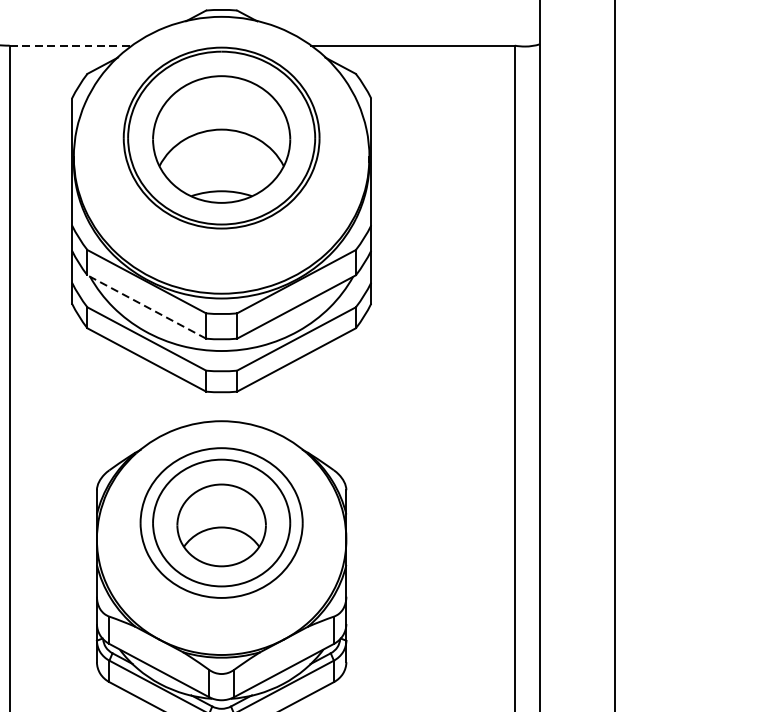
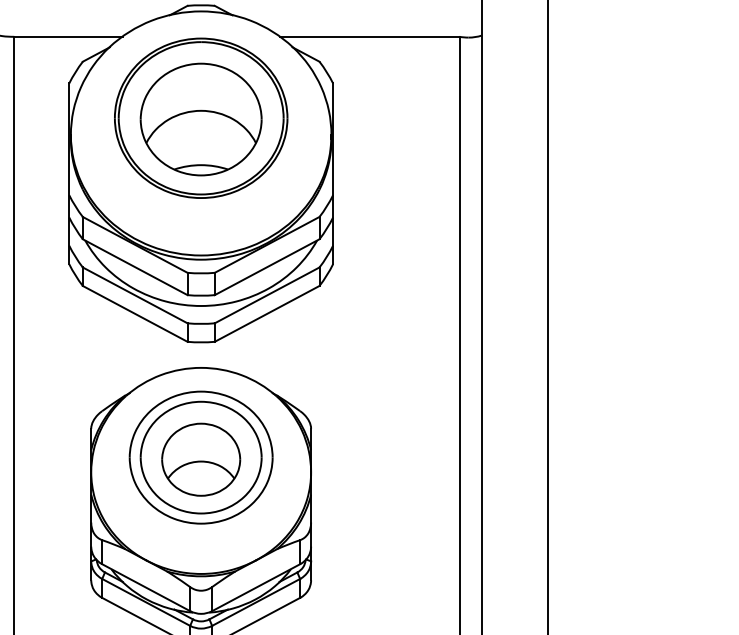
line: (71, 45) -> (68, 36), dashed -> solid
line: (146, 306) -> (134, 266), dashed -> solid

